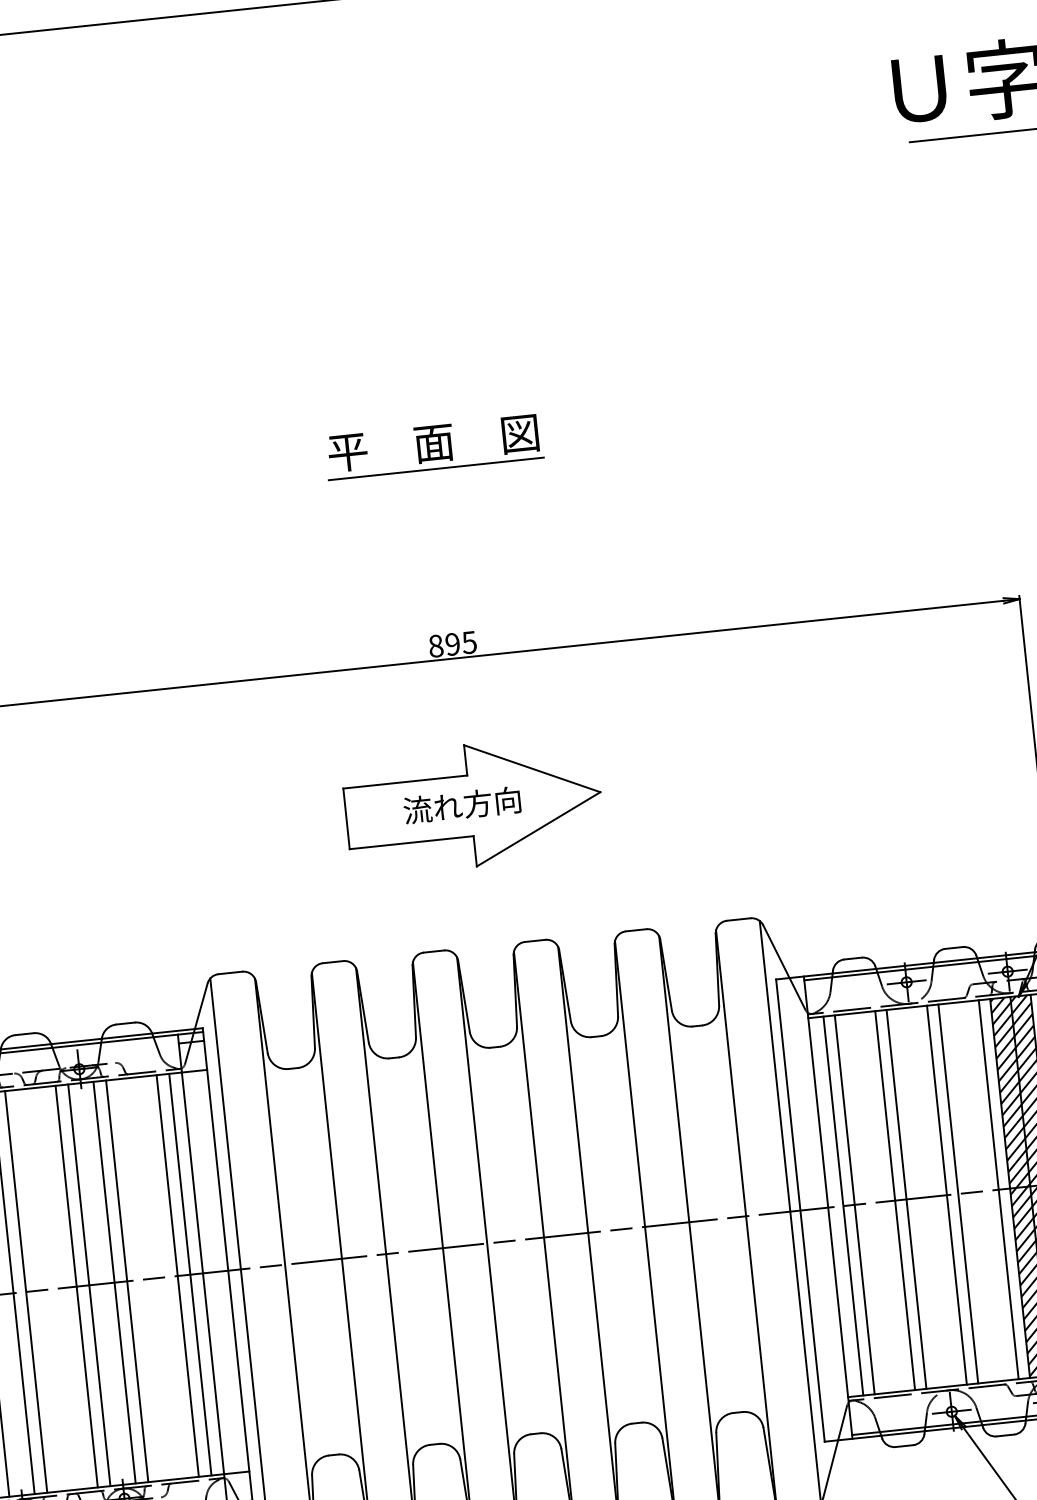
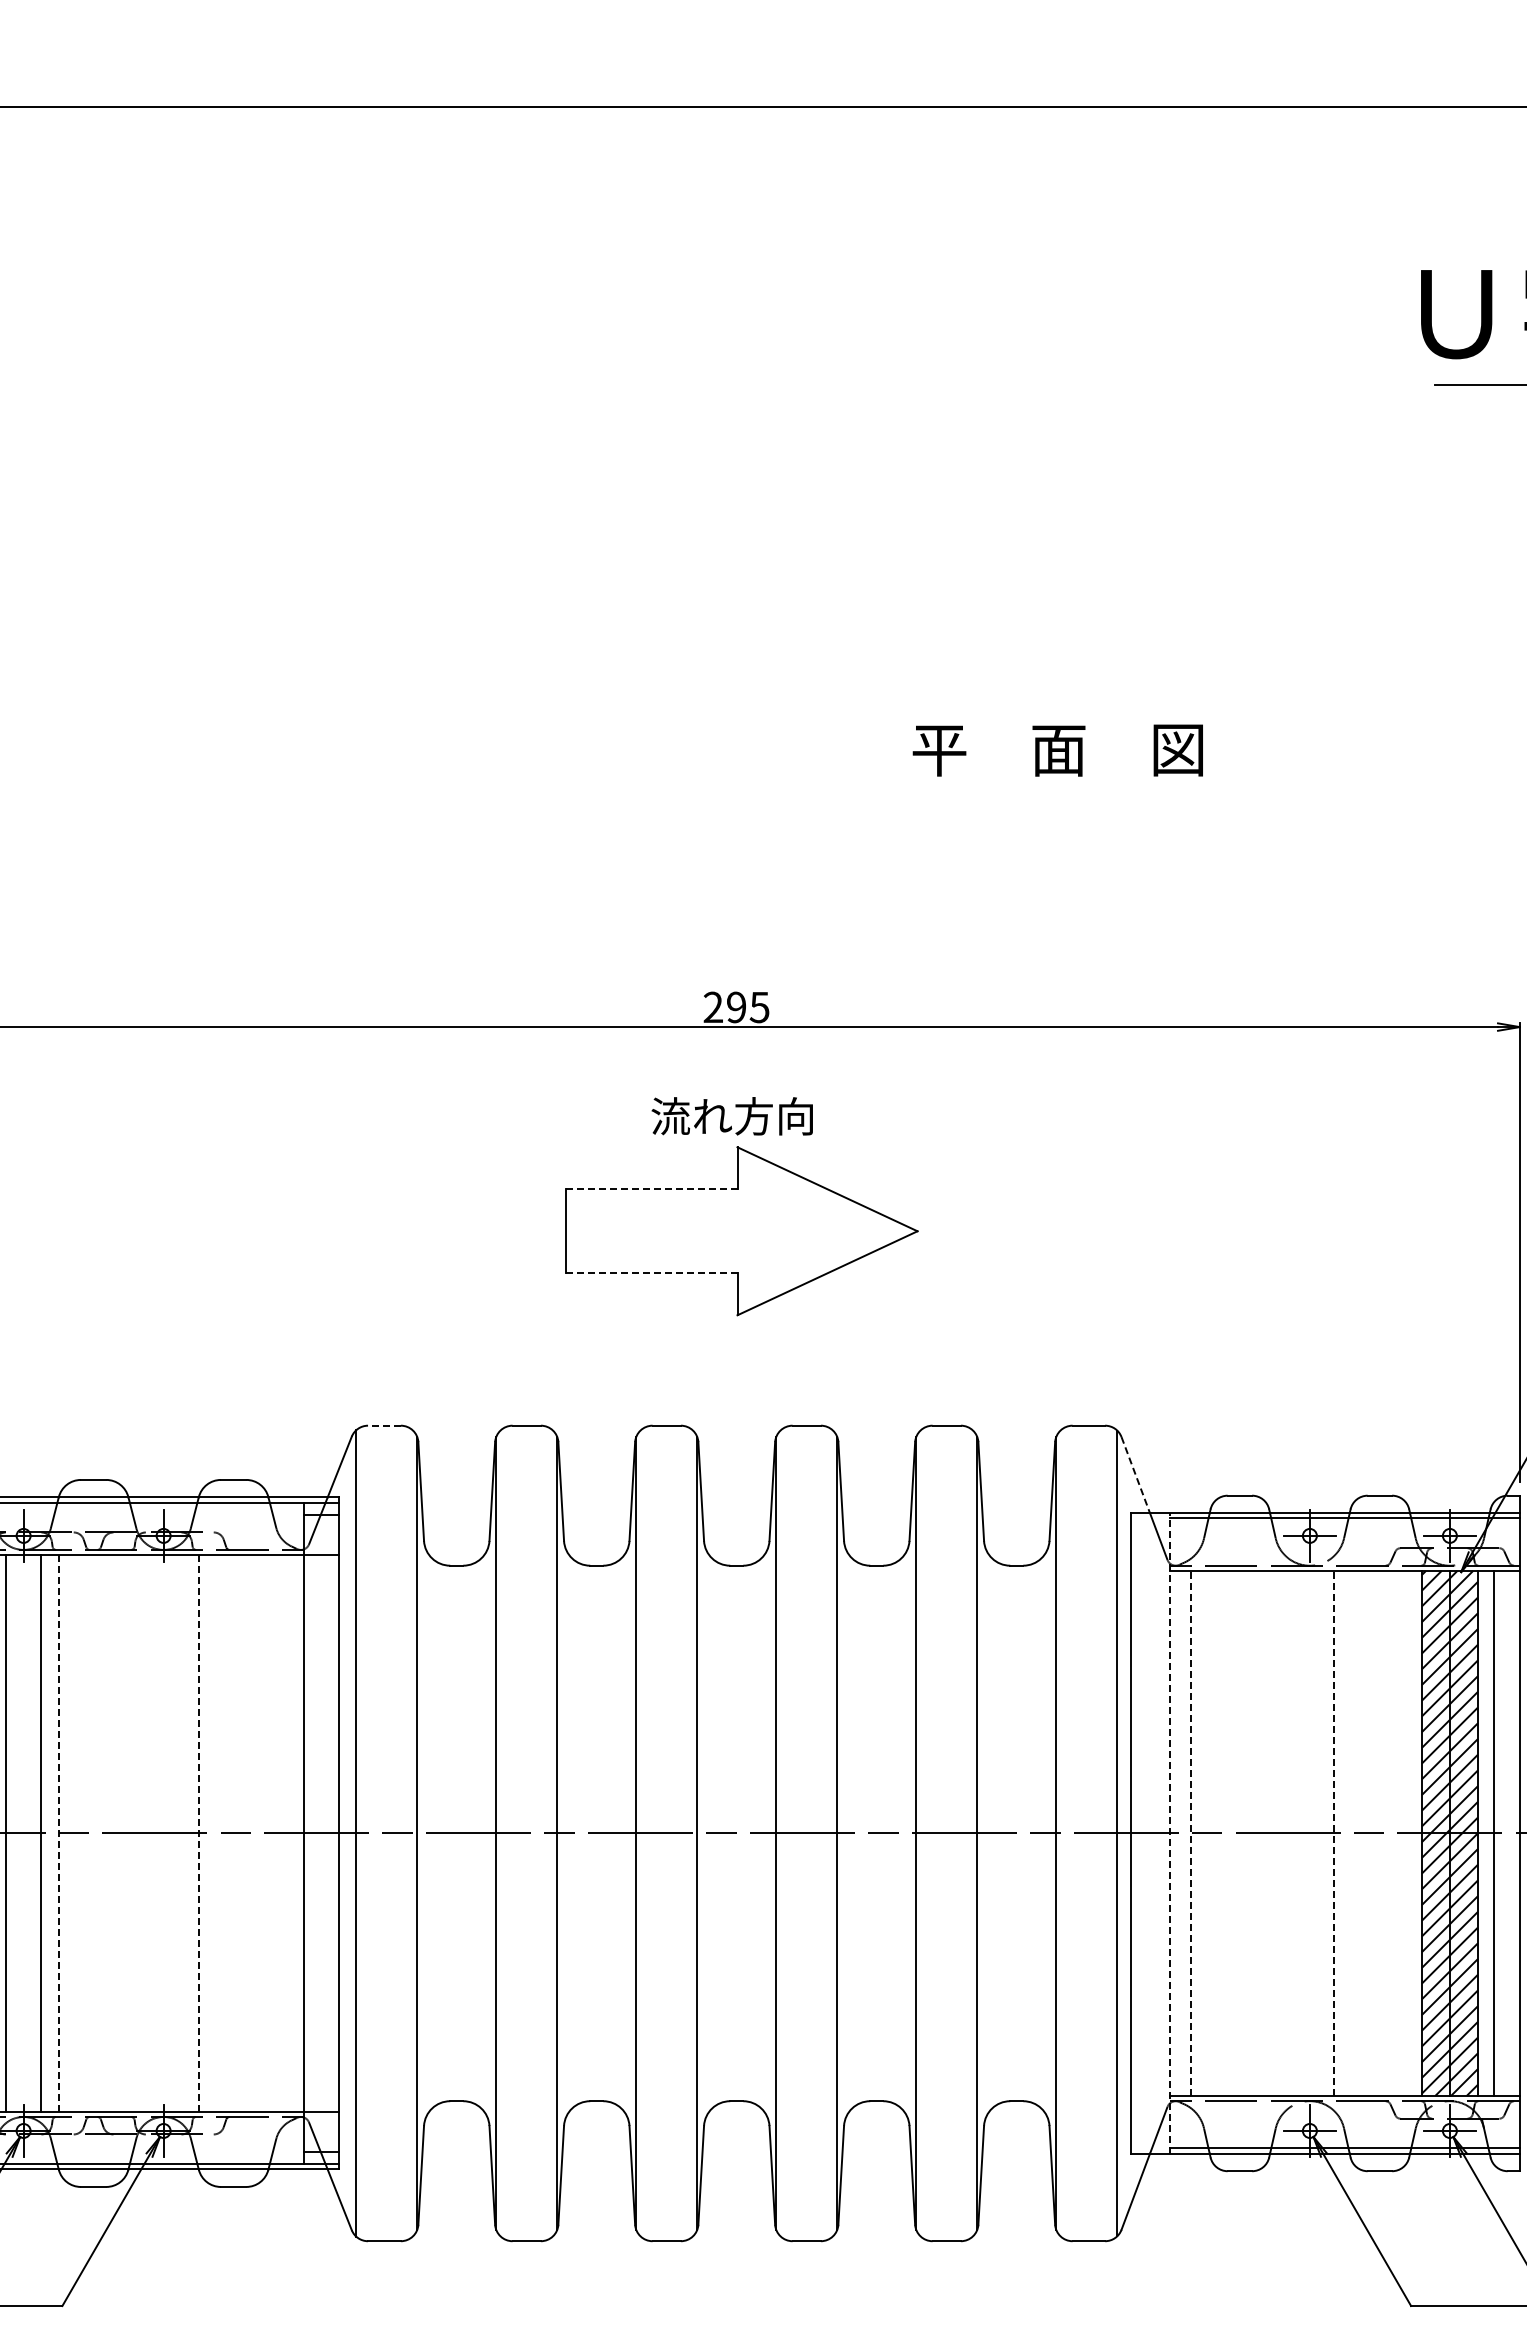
text: (433, 443) -> (1057, 750), moved
line: (436, 468) -> (739, 764), removed
text: (436, 646) -> (713, 1007), 895 -> 295
line: (405, 782) -> (651, 1189), solid -> dashed
text: (461, 805) -> (731, 1116), moved
line: (411, 842) -> (651, 1273), solid -> dashed
line: (776, 951) -> (1135, 1475), solid -> dashed
line: (229, 972) -> (383, 1425), solid -> dashed
line: (998, 1189) -> (1406, 1832), removed
line: (958, 1193) -> (1350, 1832), removed
line: (947, 1195) -> (1334, 1833), solid -> dashed
line: (906, 1198) -> (1278, 1832), removed
line: (894, 1199) -> (1262, 1832), removed
line: (854, 1204) -> (1206, 1832), removed
line: (843, 1206) -> (1190, 1833), solid -> dashed
line: (827, 1207) -> (1169, 1832), solid -> dashed
line: (190, 1274) -> (286, 1833), removed
line: (177, 1276) -> (268, 1833), removed
line: (127, 1280) -> (198, 1832), solid -> dashed
line: (114, 1282) -> (181, 1833), removed
line: (89, 1285) -> (146, 1833), removed
line: (76, 1286) -> (128, 1833), removed
line: (26, 1291) -> (58, 1832), solid -> dashed

